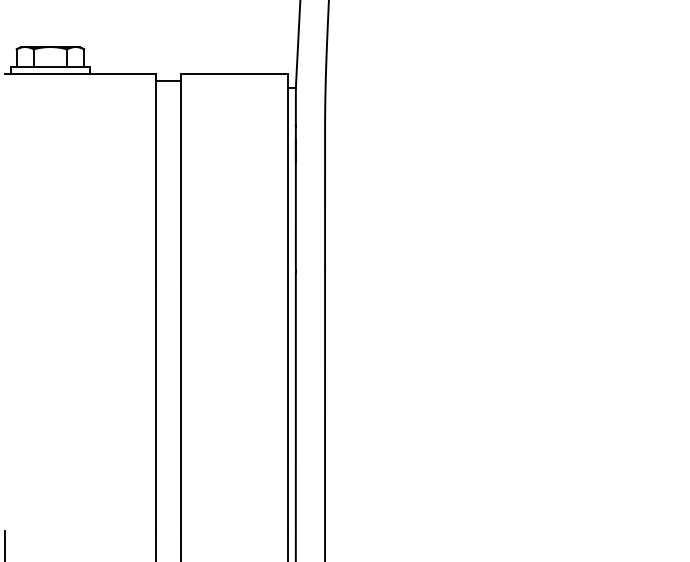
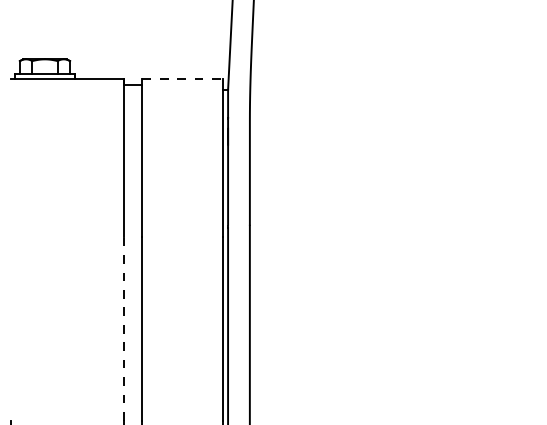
line: (234, 74) -> (182, 79), solid -> dashed
line: (157, 407) -> (124, 328), solid -> dashed

